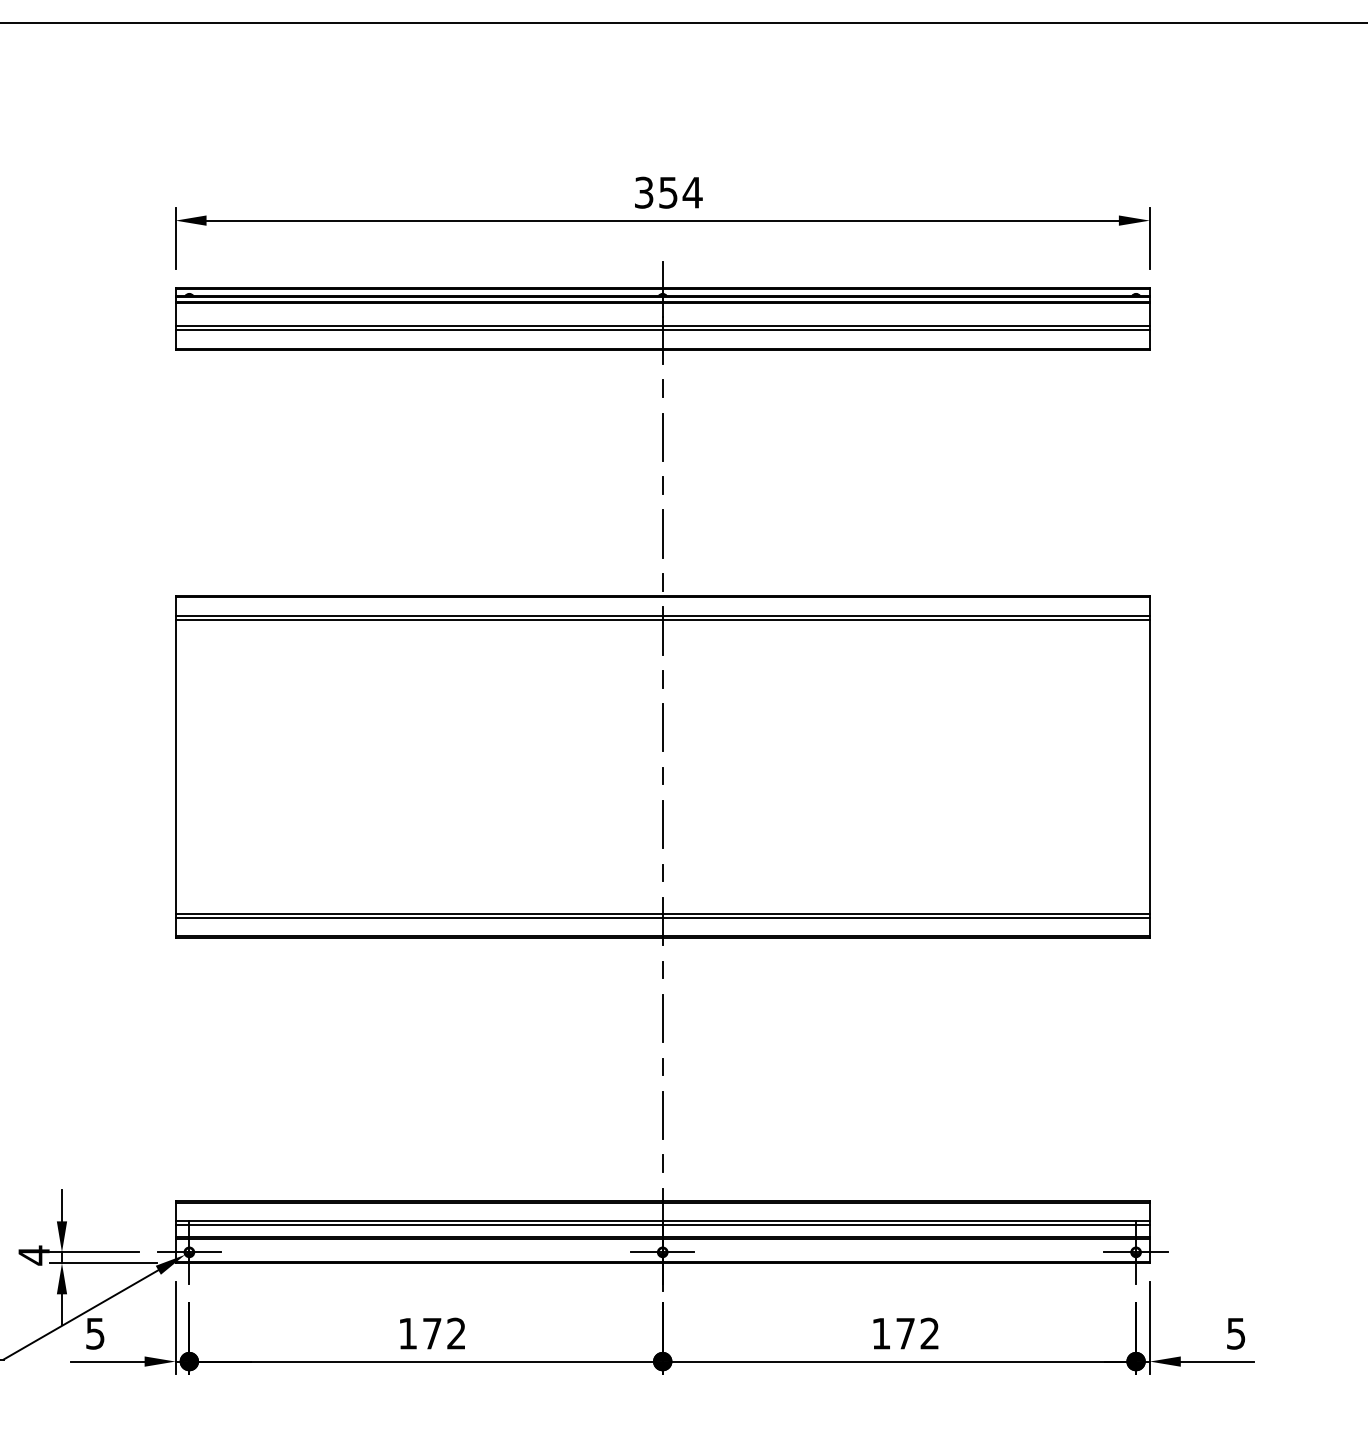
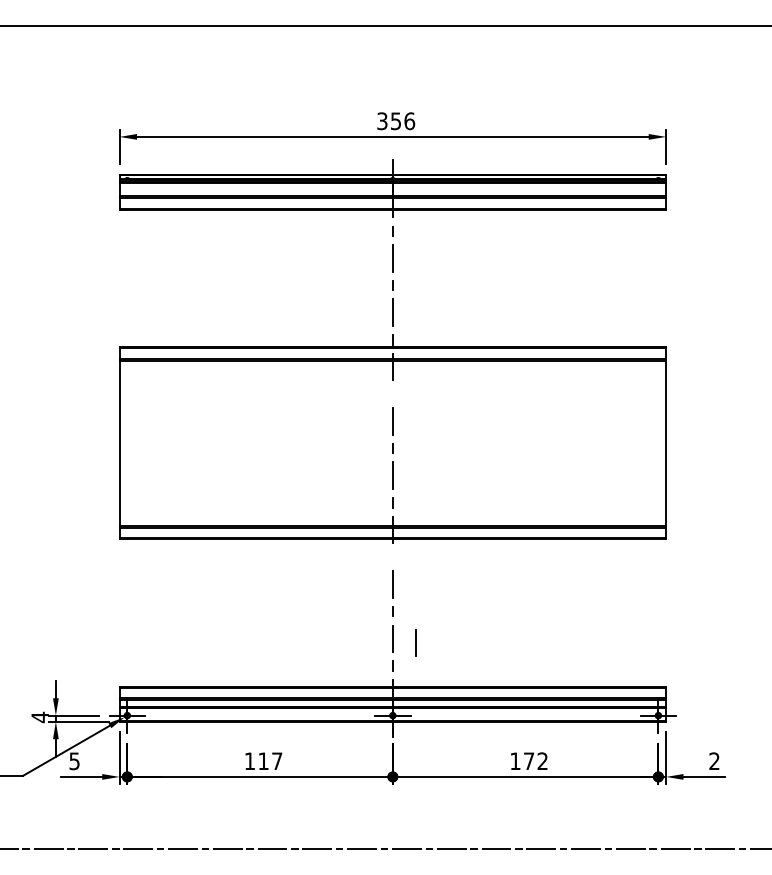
text: (692, 193) -> (409, 121), 354 -> 356
line: (662, 679) -> (392, 394), removed
line: (662, 970) -> (392, 557), removed
line: (703, 1121) -> (415, 642), added
text: (444, 1332) -> (270, 760), 172 -> 117
text: (1236, 1334) -> (714, 761), 5 -> 2

